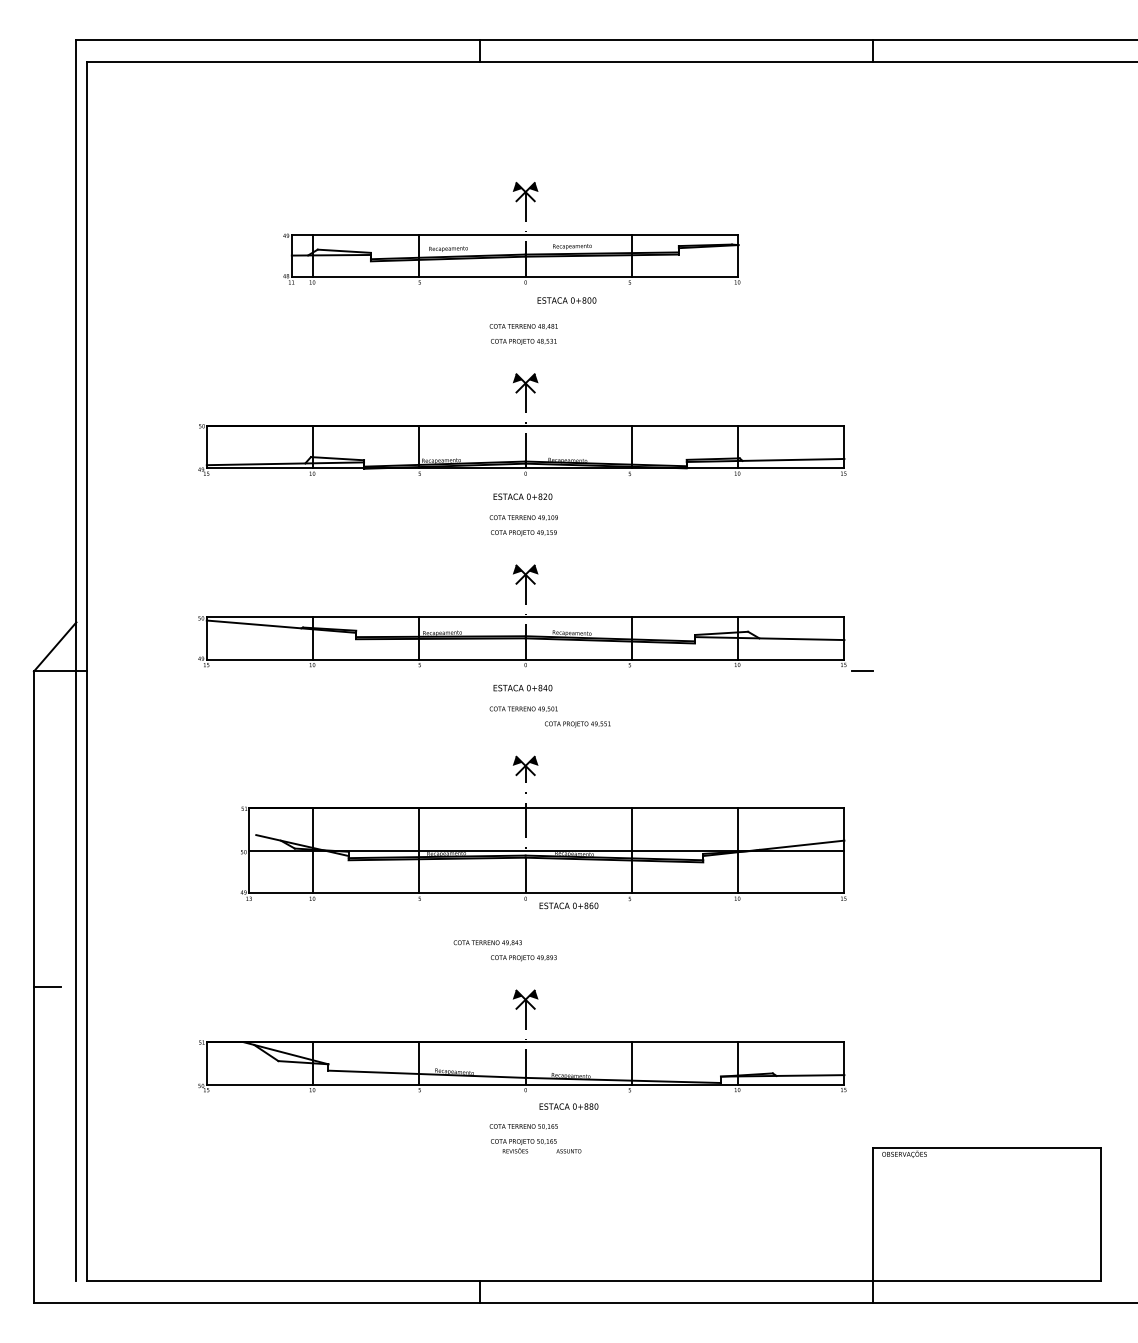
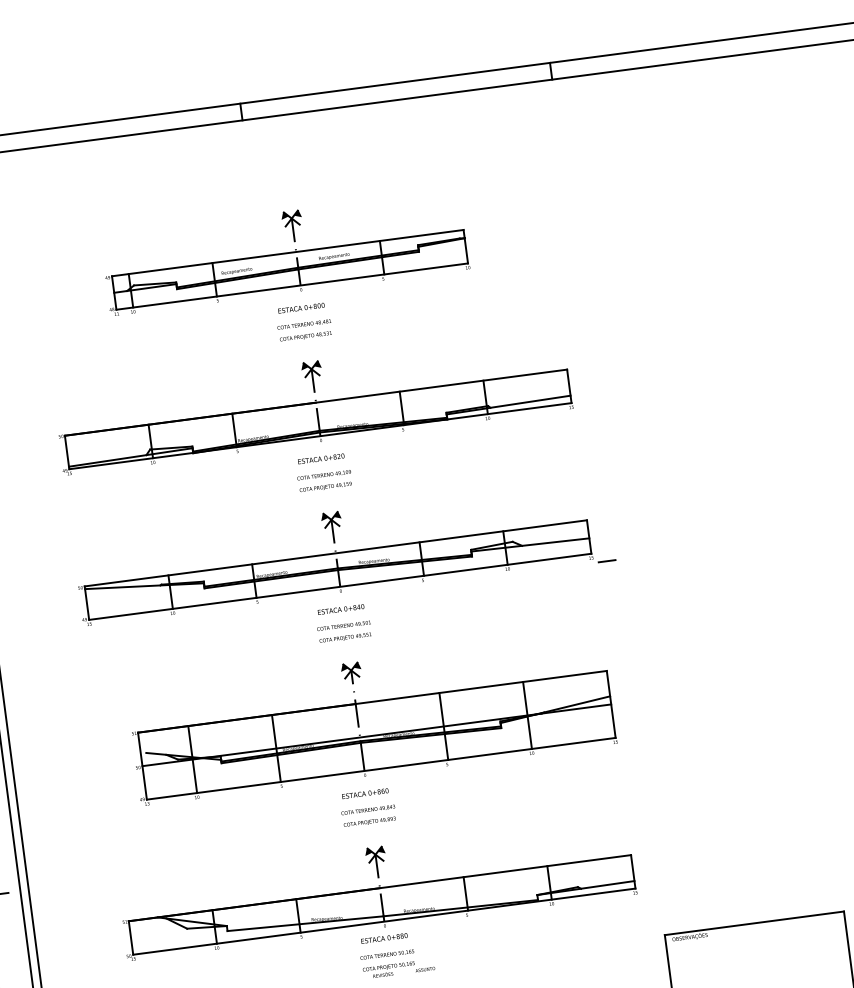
text: (566, 300) -> (301, 308), moved
text: (577, 724) -> (345, 638), moved
text: (568, 905) -> (364, 793), moved
text: (487, 942) -> (367, 809), moved
text: (568, 1106) -> (384, 938), moved

